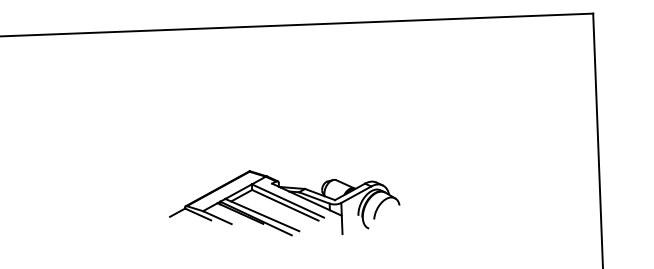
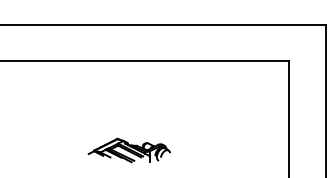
part: (284, 202) -> (129, 150), size x0.7

